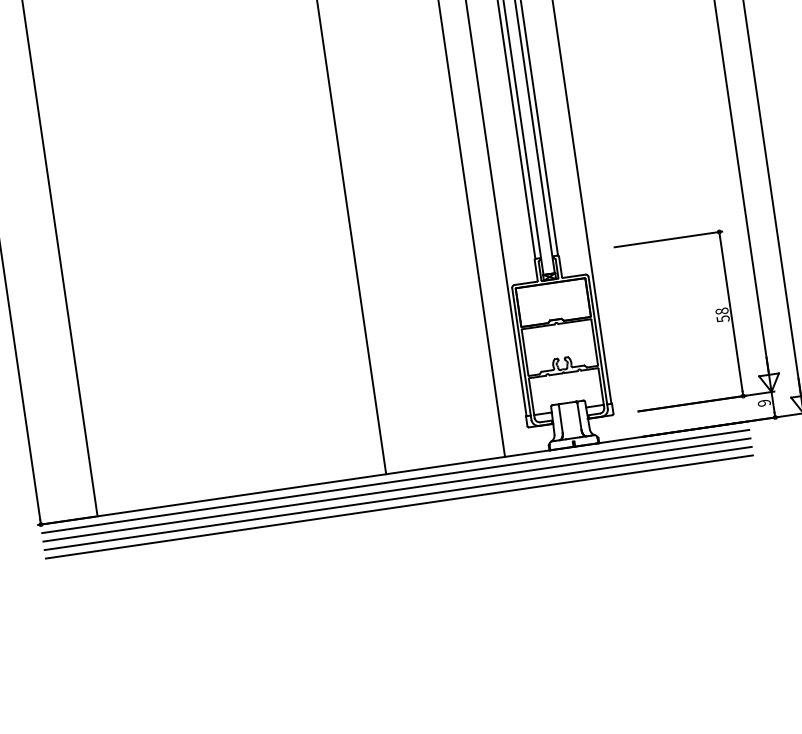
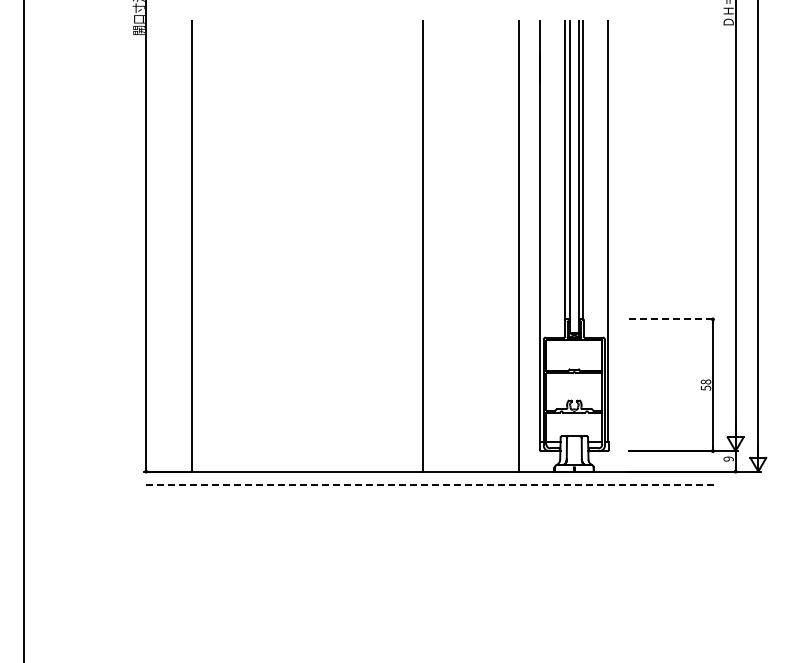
line: (668, 239) -> (672, 319), solid -> dashed
line: (395, 481) -> (429, 478), removed
line: (396, 490) -> (429, 485), solid -> dashed
line: (397, 499) -> (429, 492), removed
line: (398, 506) -> (429, 498), removed

